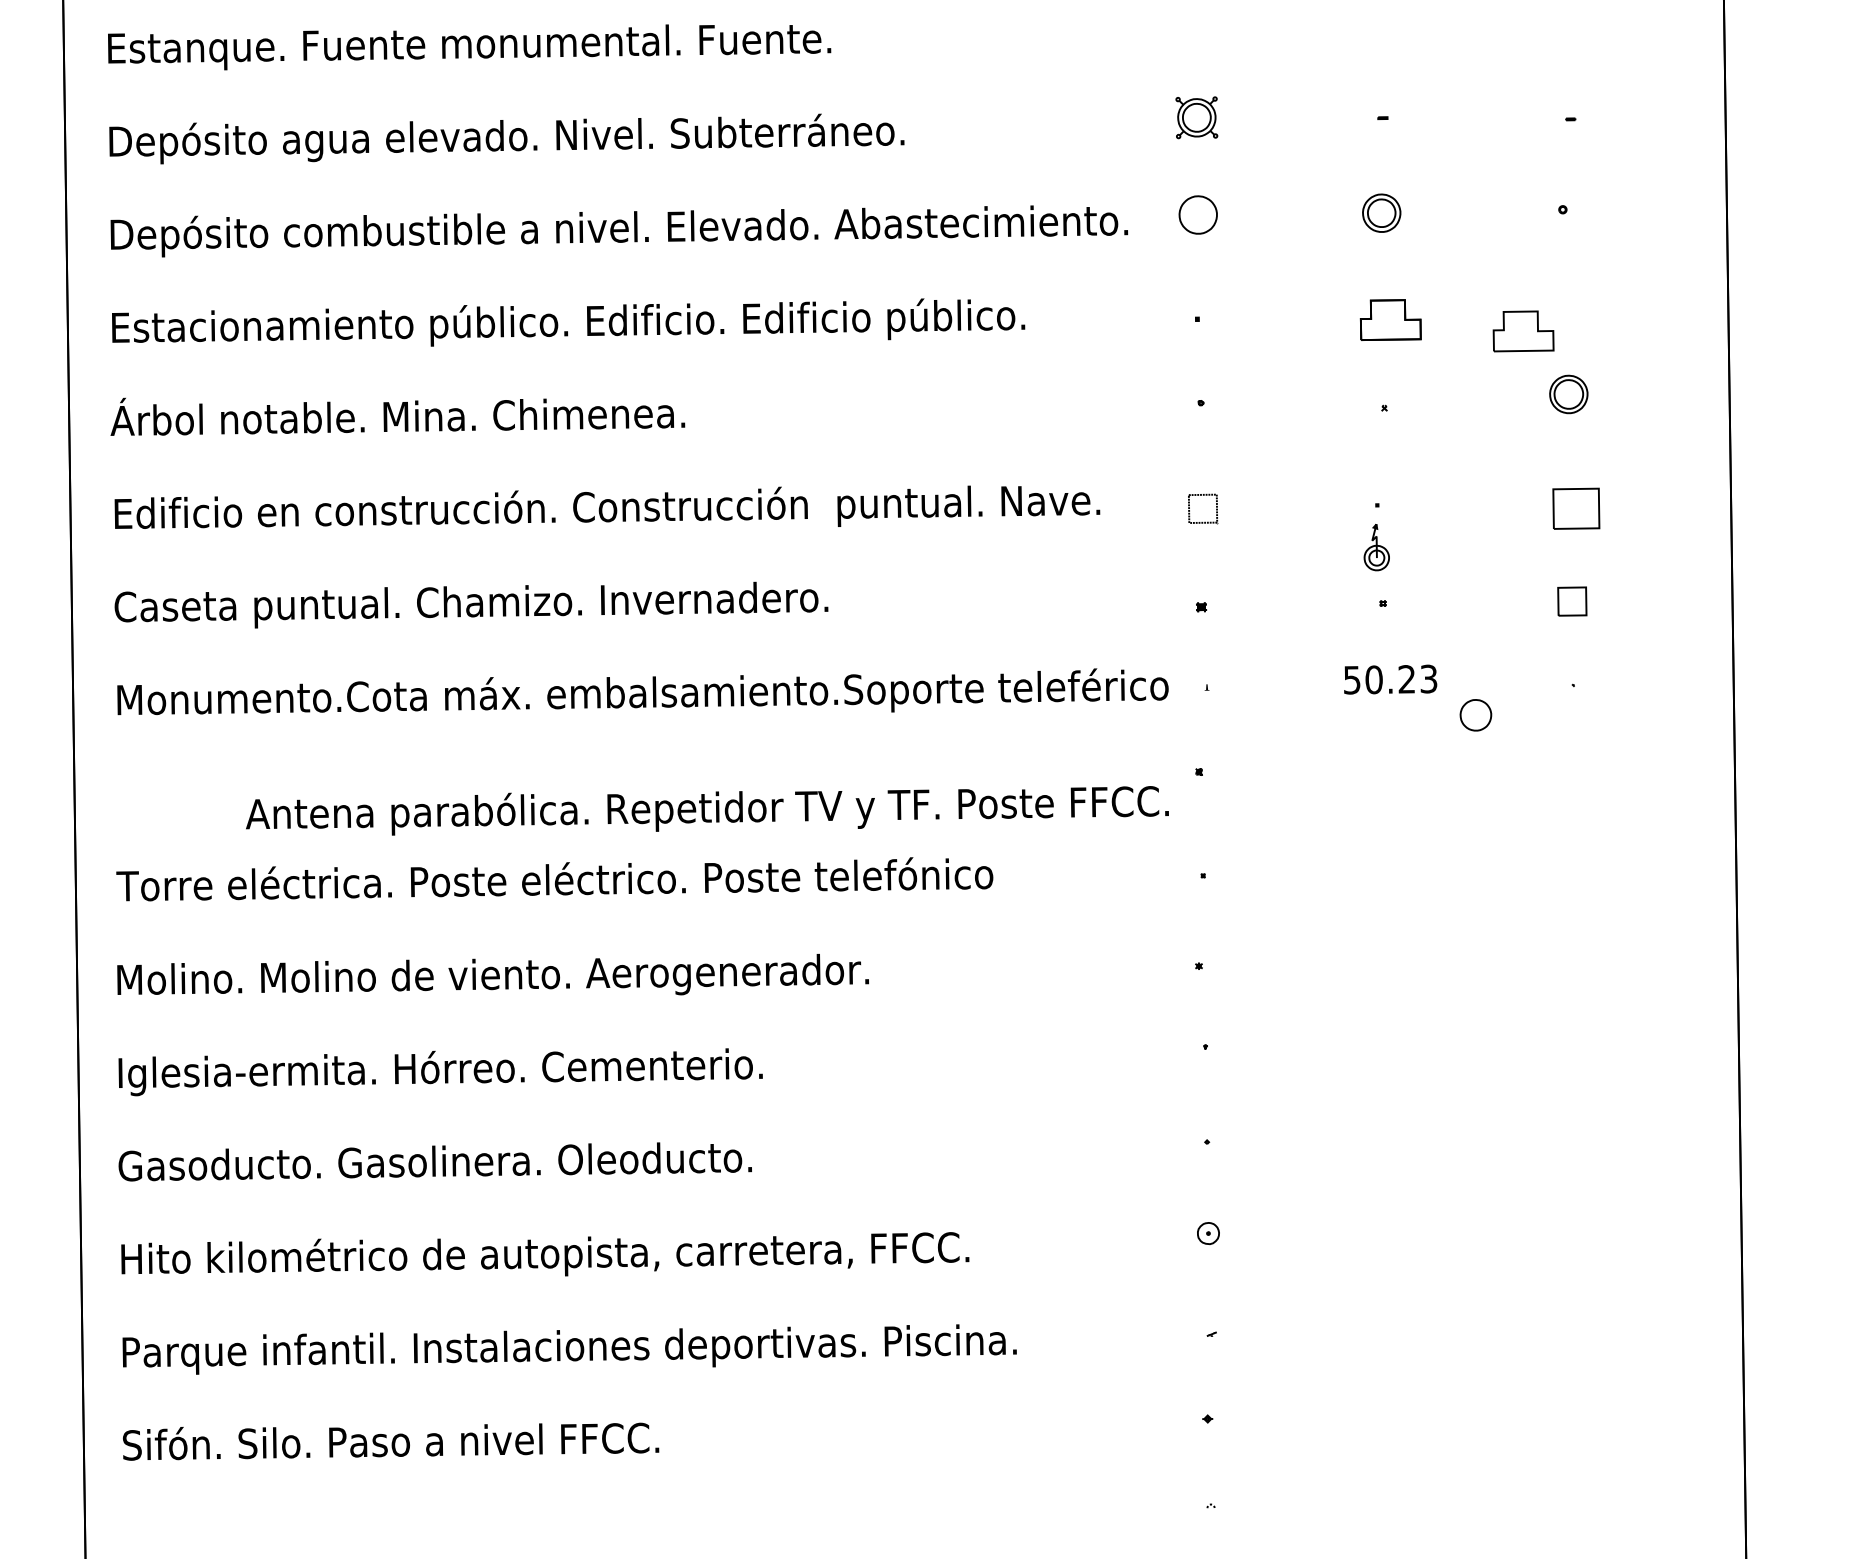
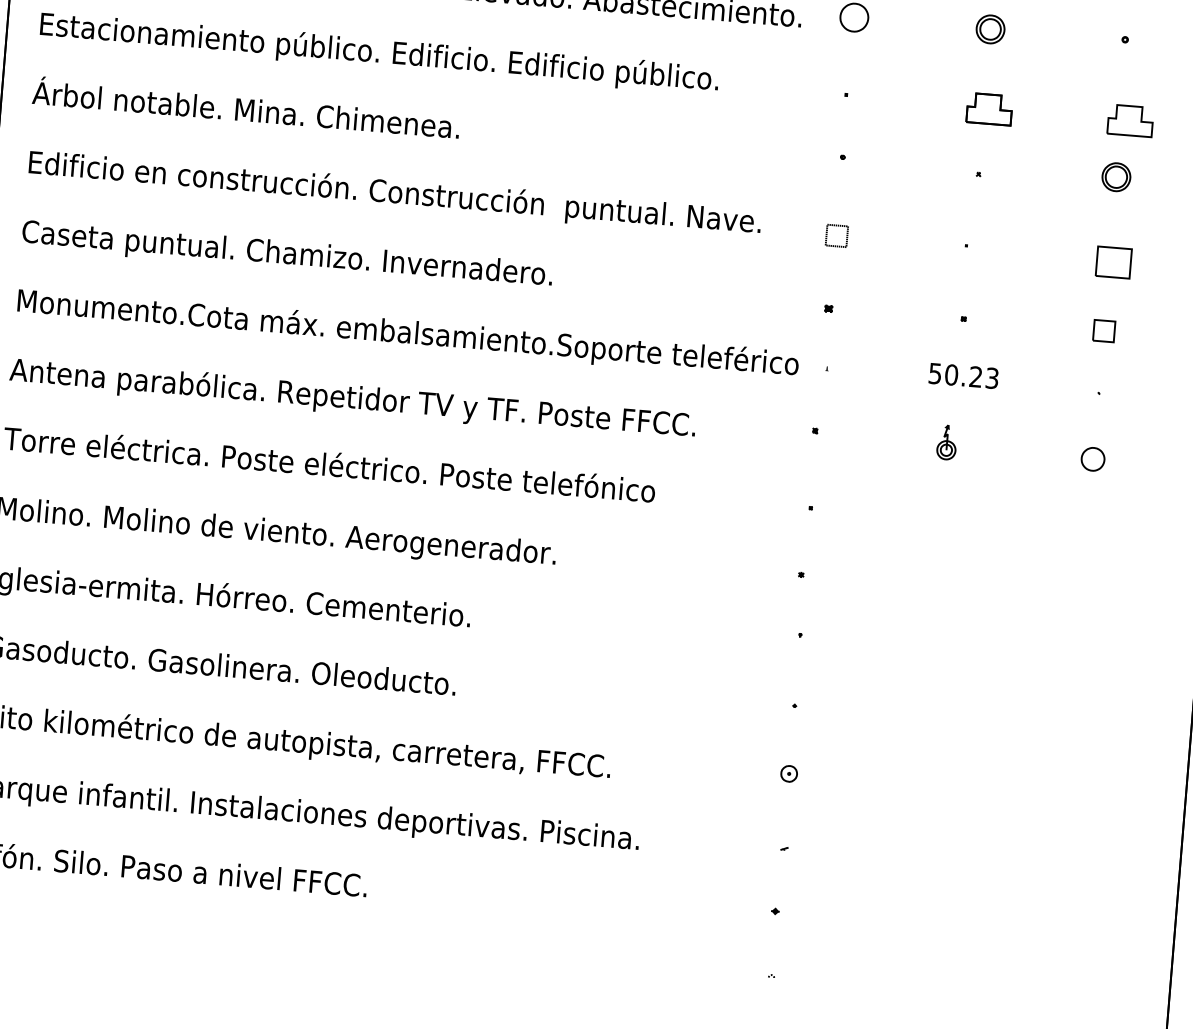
part: (1523, 331) -> (1130, 120), moved
part: (1376, 547) -> (946, 442), moved
part: (1475, 715) -> (1092, 459), moved
text: (707, 810) -> (352, 399), moved

